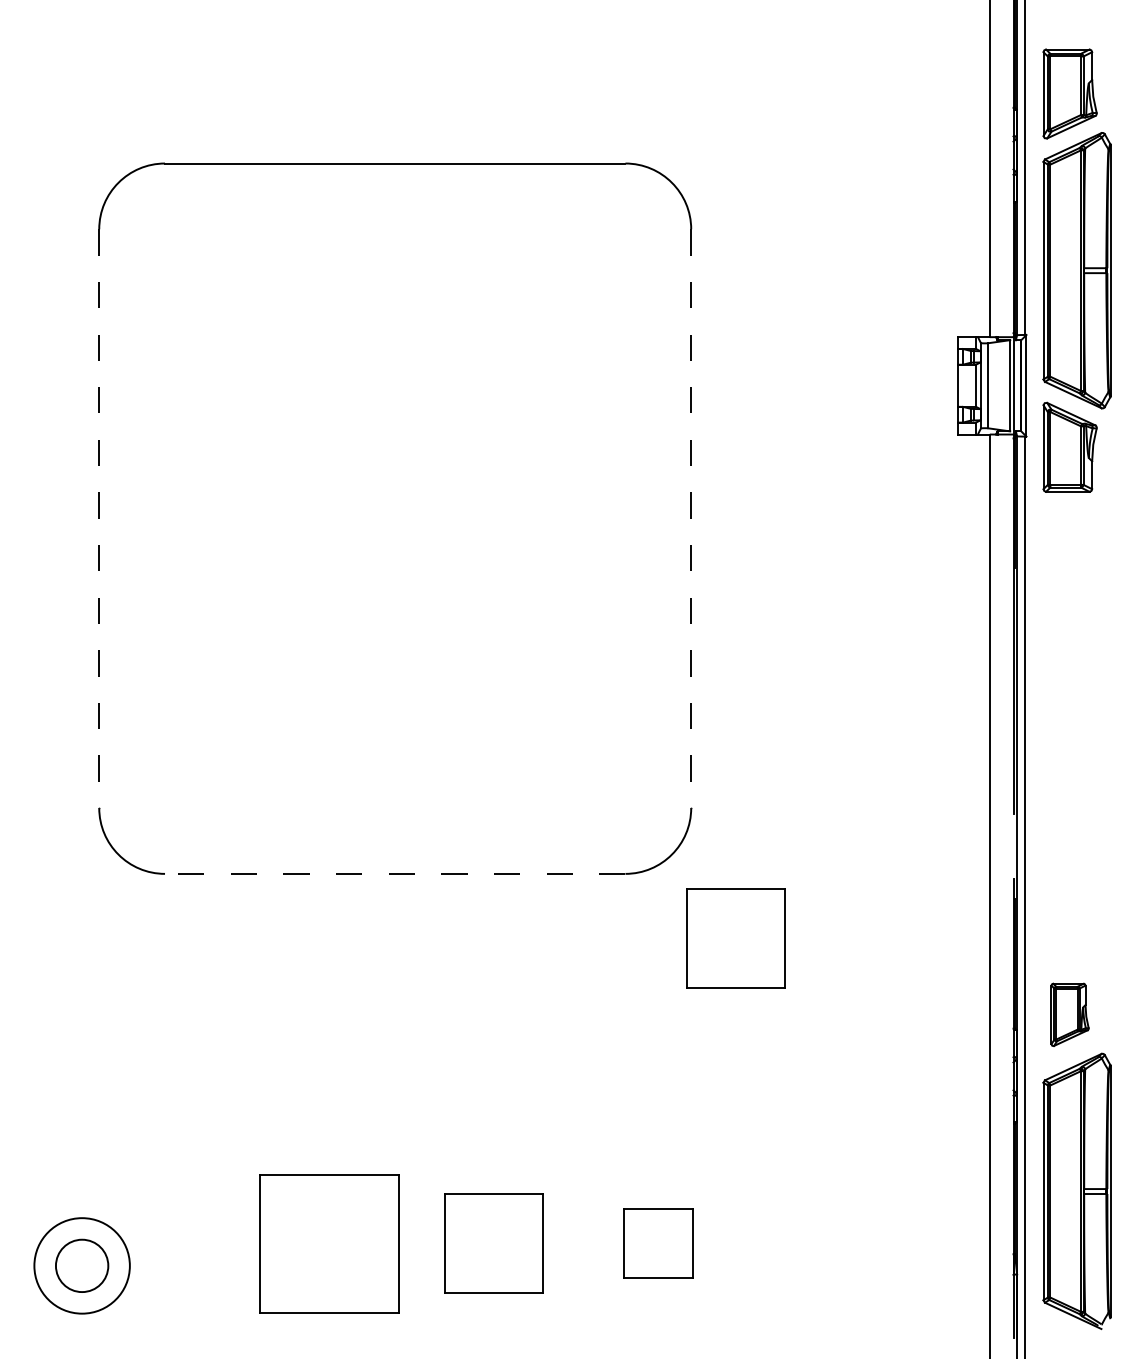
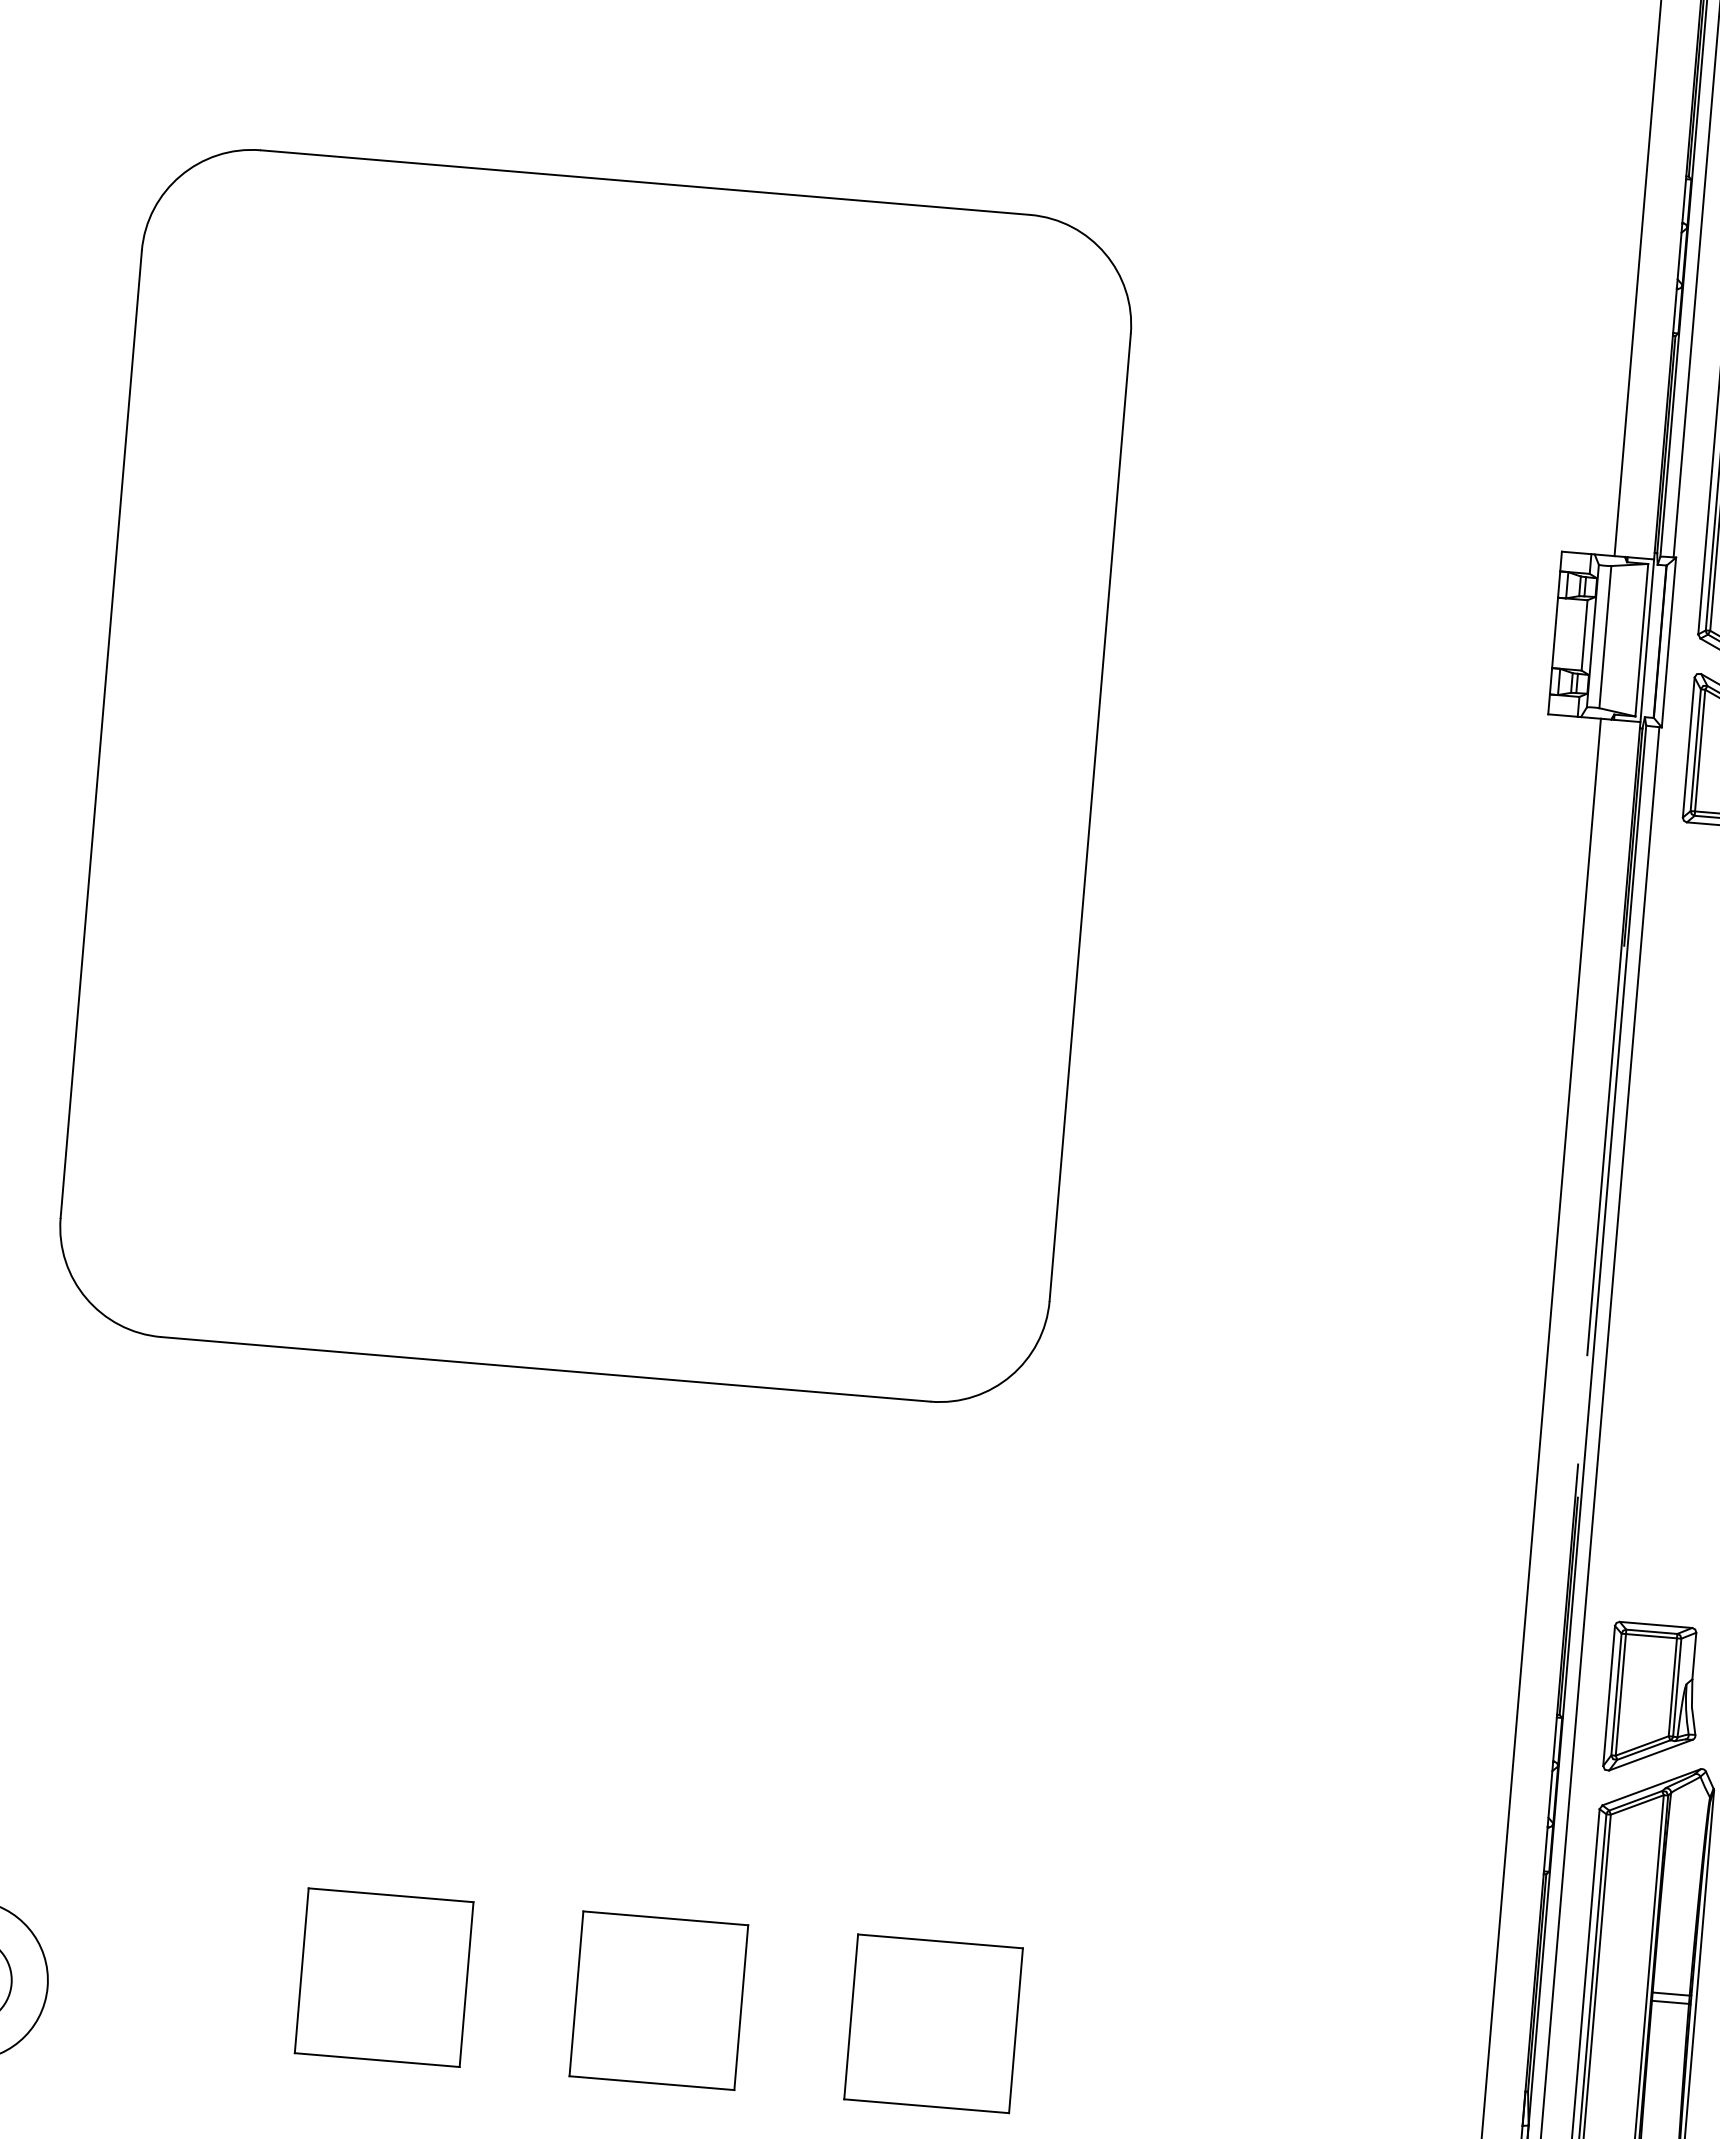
line: (99, 519) -> (101, 735), dashed -> solid
line: (691, 519) -> (1090, 818), dashed -> solid
line: (394, 873) -> (544, 1368), dashed -> solid
part: (735, 938) -> (1105, 1525), removed
part: (1069, 1014) -> (1652, 1698), size x1.43
part: (329, 1243) -> (384, 1977), size x0.71
part: (658, 1243) -> (933, 2023), size x1.43

